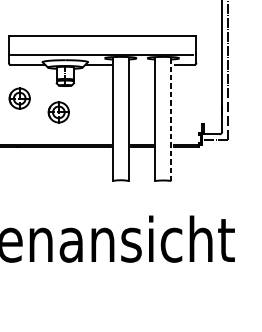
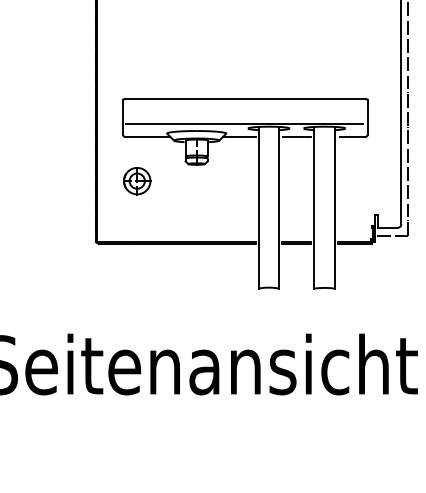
line: (141, 64) -> (296, 136), added
part: (59, 112) -> (188, 199), removed
line: (171, 119) -> (335, 208), dashed -> solid

